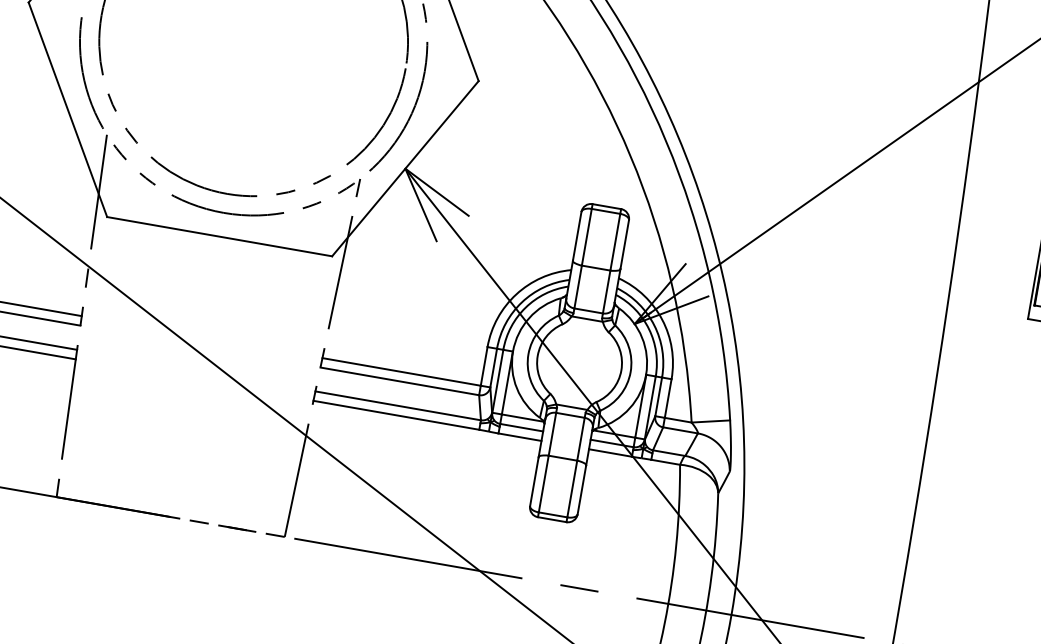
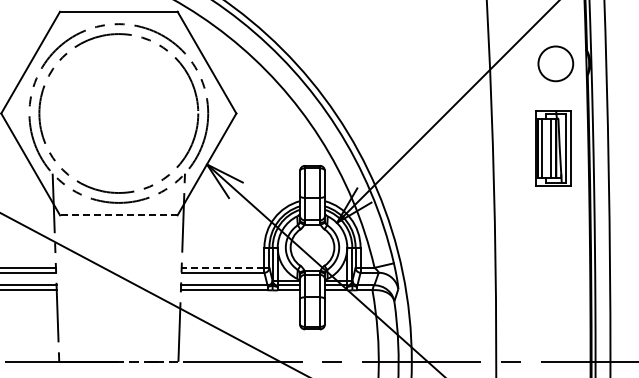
line: (218, 236) -> (118, 215), solid -> dashed
line: (400, 371) -> (222, 267), solid -> dashed

